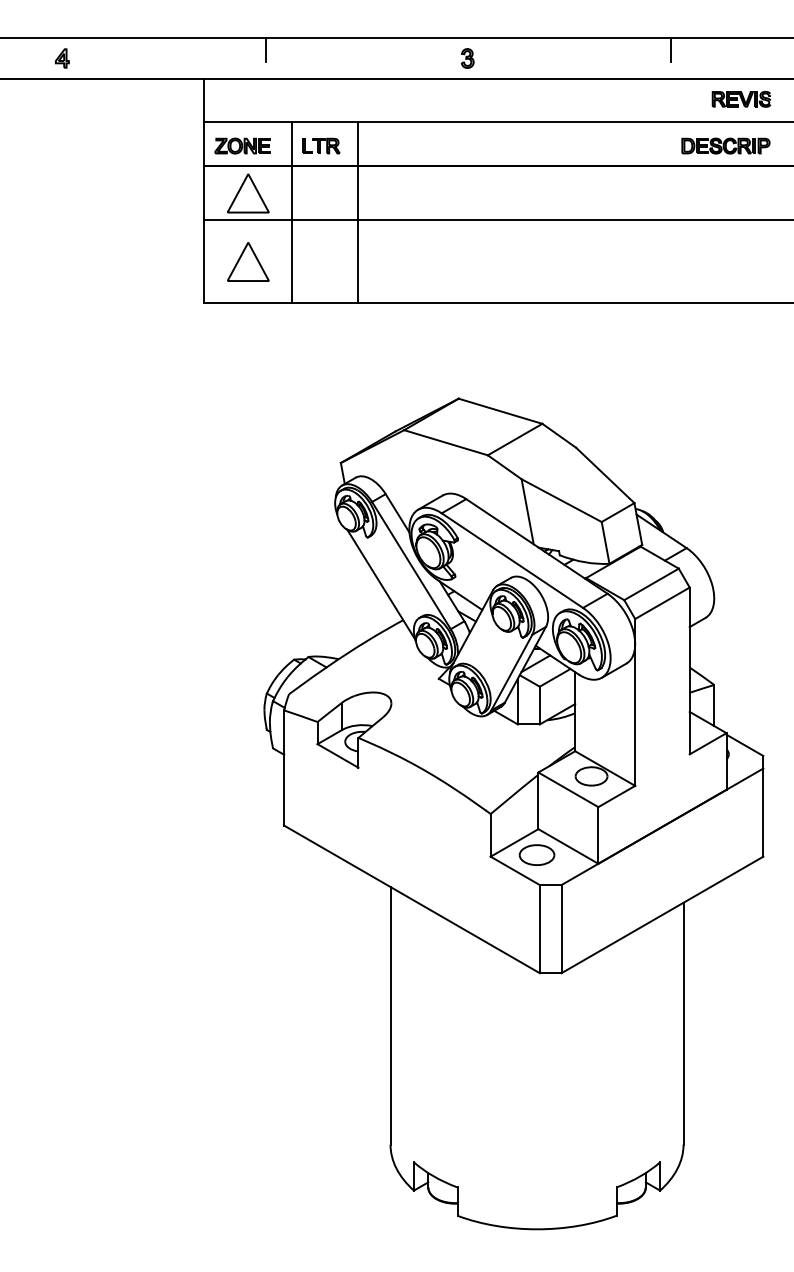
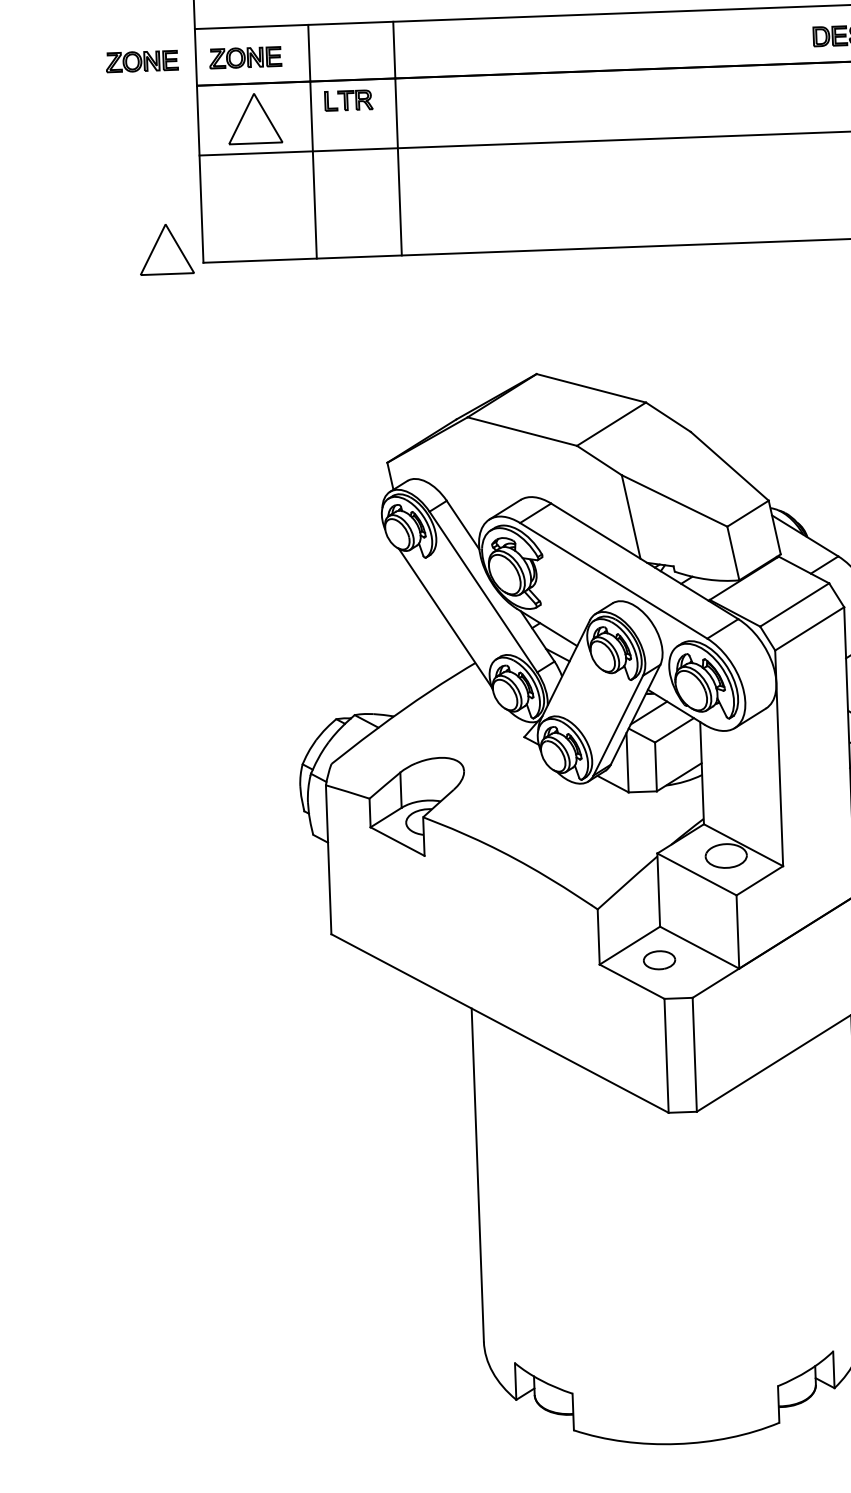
part: (162, 145) -> (141, 60), added
part: (321, 145) -> (348, 99), moved
part: (248, 261) -> (166, 248), moved
part: (536, 854) -> (658, 959), size x0.7

